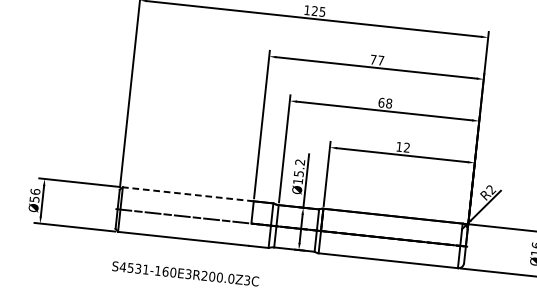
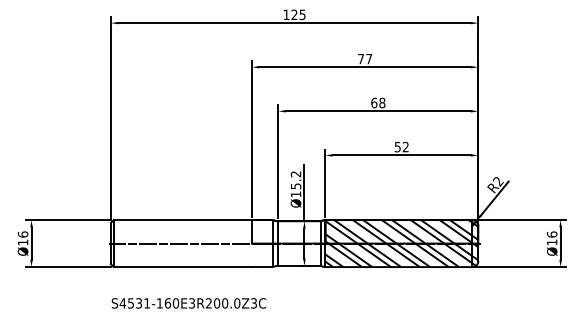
text: (399, 147) -> (397, 147), 12 -> 52
line: (187, 194) -> (182, 220), dashed -> solid
text: (34, 199) -> (23, 242), Ø56 -> Ø16
hatch: (393, 238) -> (401, 243), added

